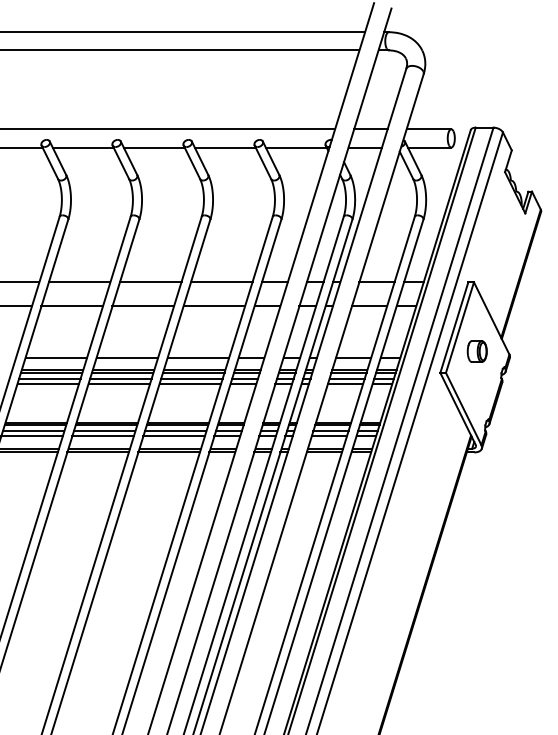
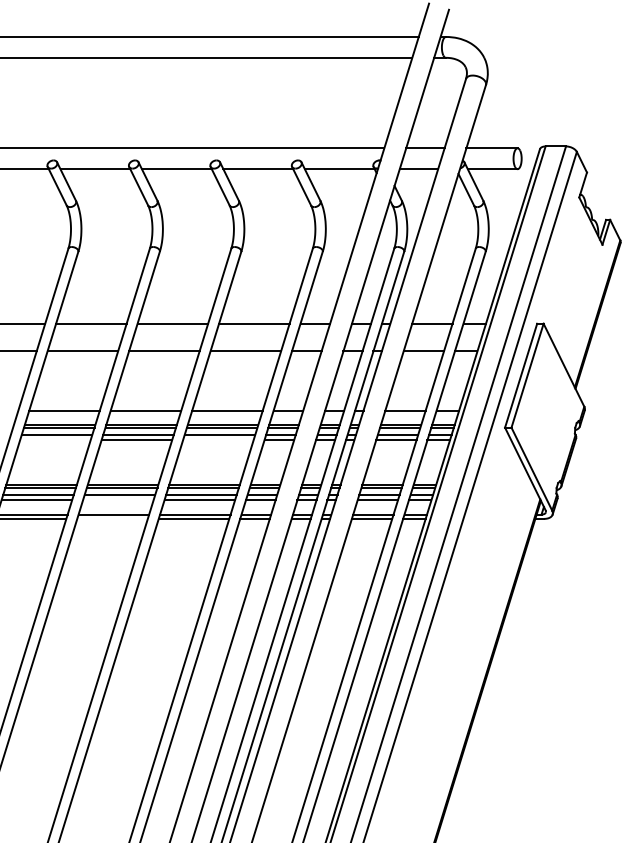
part: (477, 350) -> (547, 402), removed
line: (48, 384) -> (55, 440), removed
line: (190, 384) -> (218, 440), removed
line: (103, 436) -> (118, 500), removed
line: (98, 452) -> (112, 518), removed

